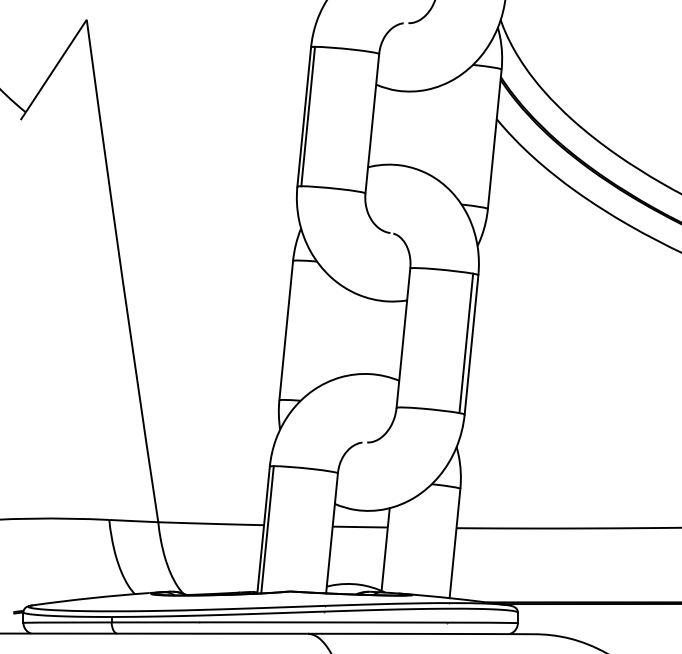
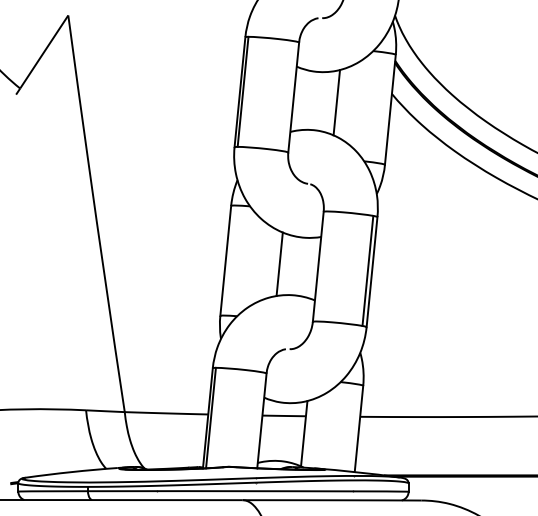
line: (426, 130) -> (336, 102), added
line: (354, 335) -> (279, 264), added

